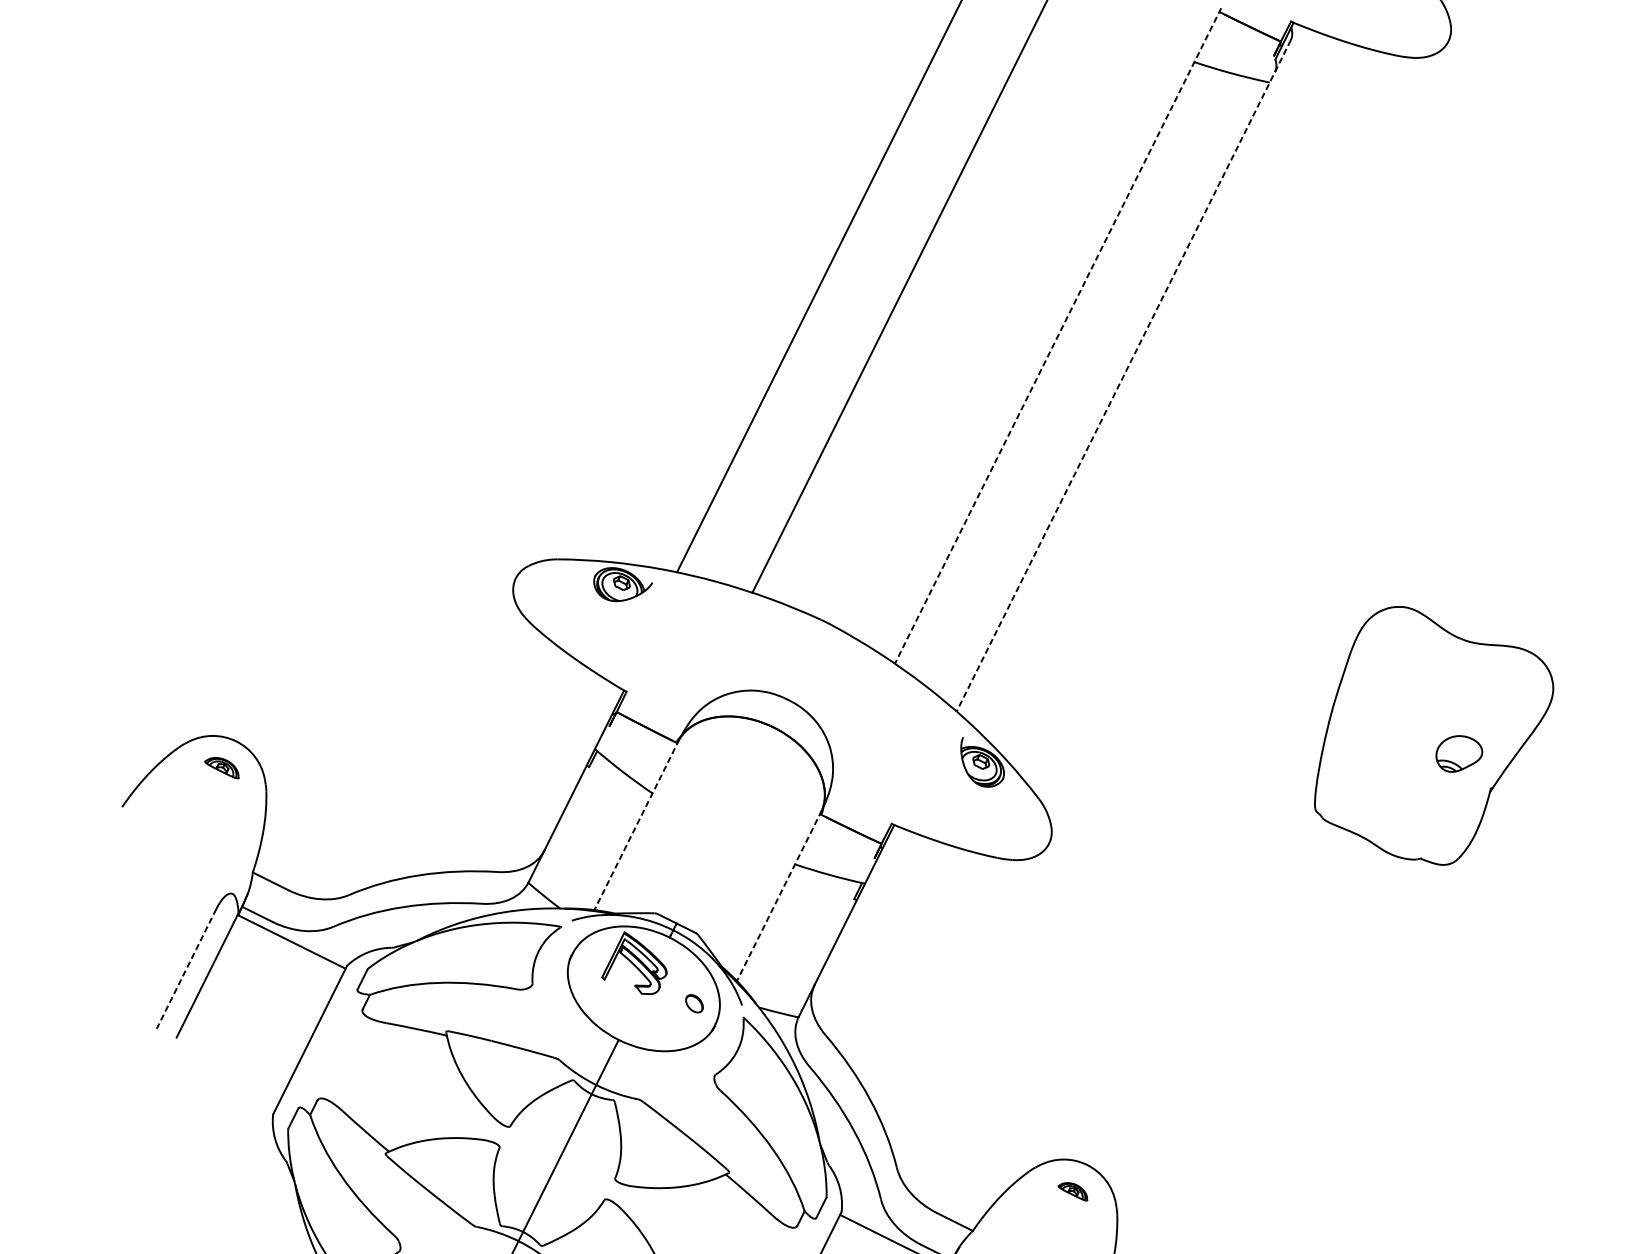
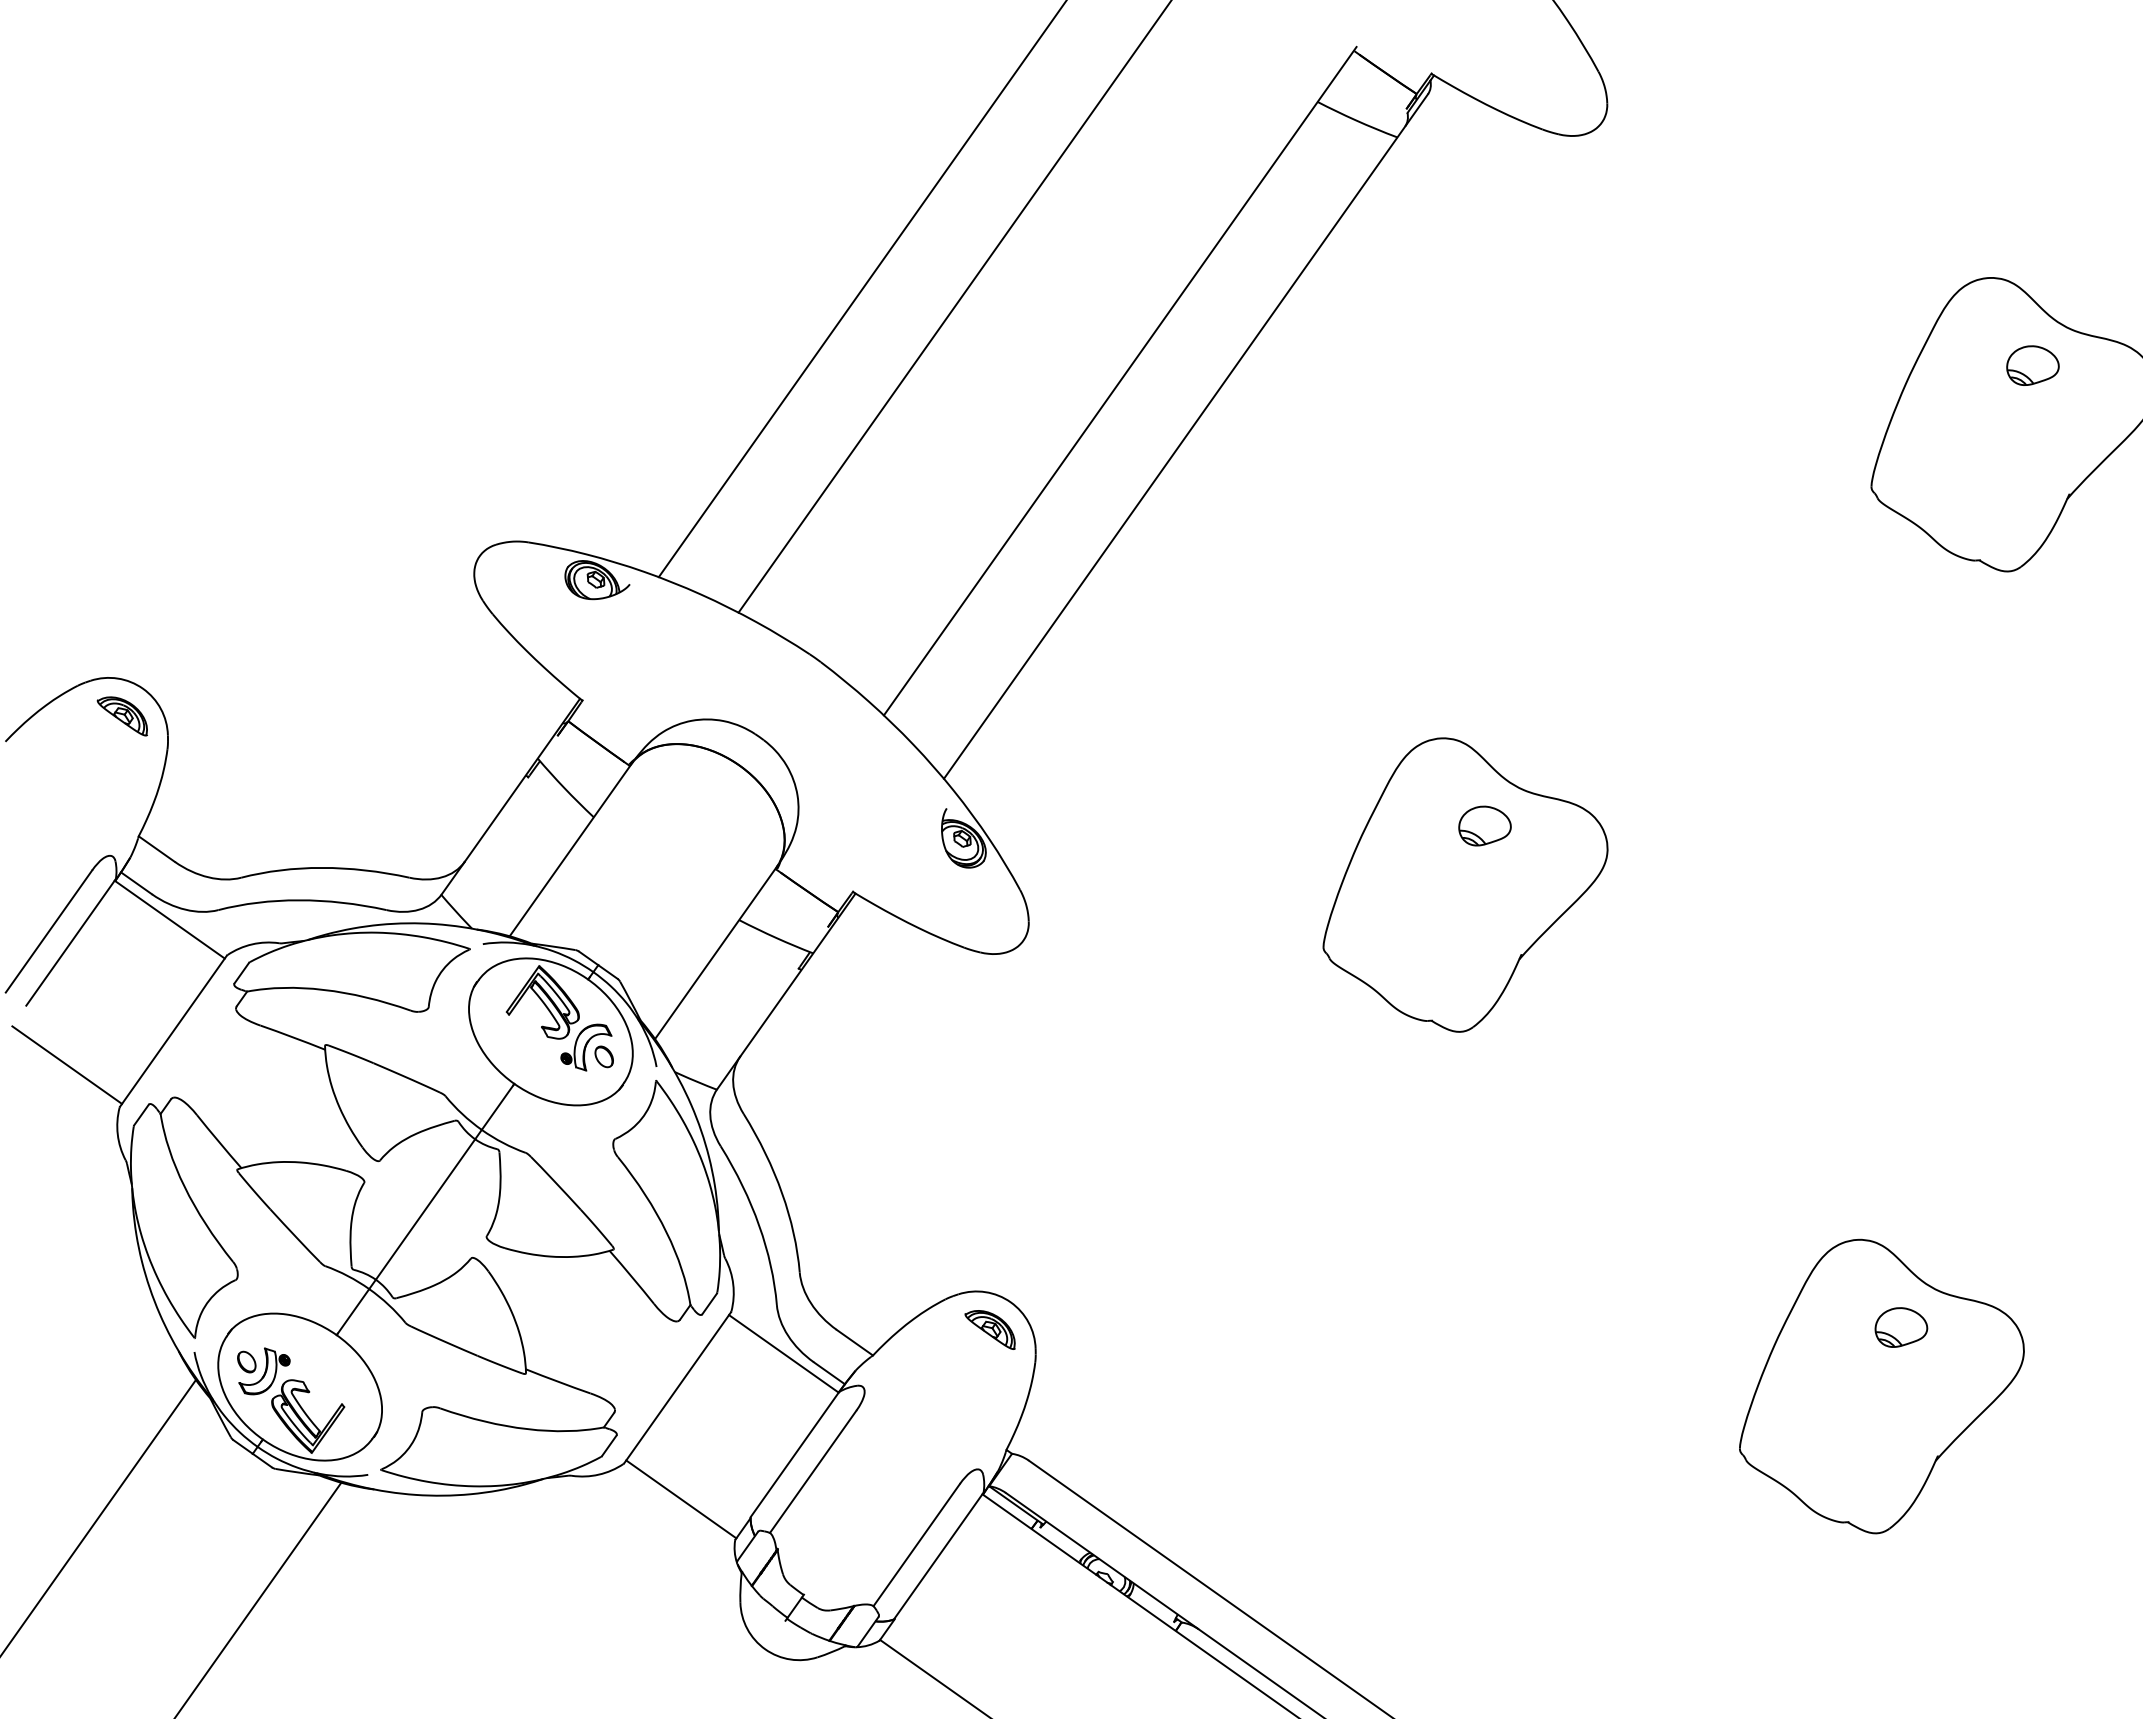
line: (1057, 336) -> (1119, 381), dashed -> solid
line: (1123, 375) -> (1185, 436), dashed -> solid
part: (1458, 752) -> (1484, 825), moved
part: (221, 768) -> (121, 716), size x1.43
line: (637, 824) -> (571, 849), dashed -> solid
line: (779, 896) -> (716, 952), dashed -> solid
line: (186, 968) -> (48, 931), dashed -> solid
part: (677, 997) -> (586, 1047), added
line: (221, 1083) -> (67, 1064), added
part: (1072, 1192) -> (989, 1329), size x1.67

